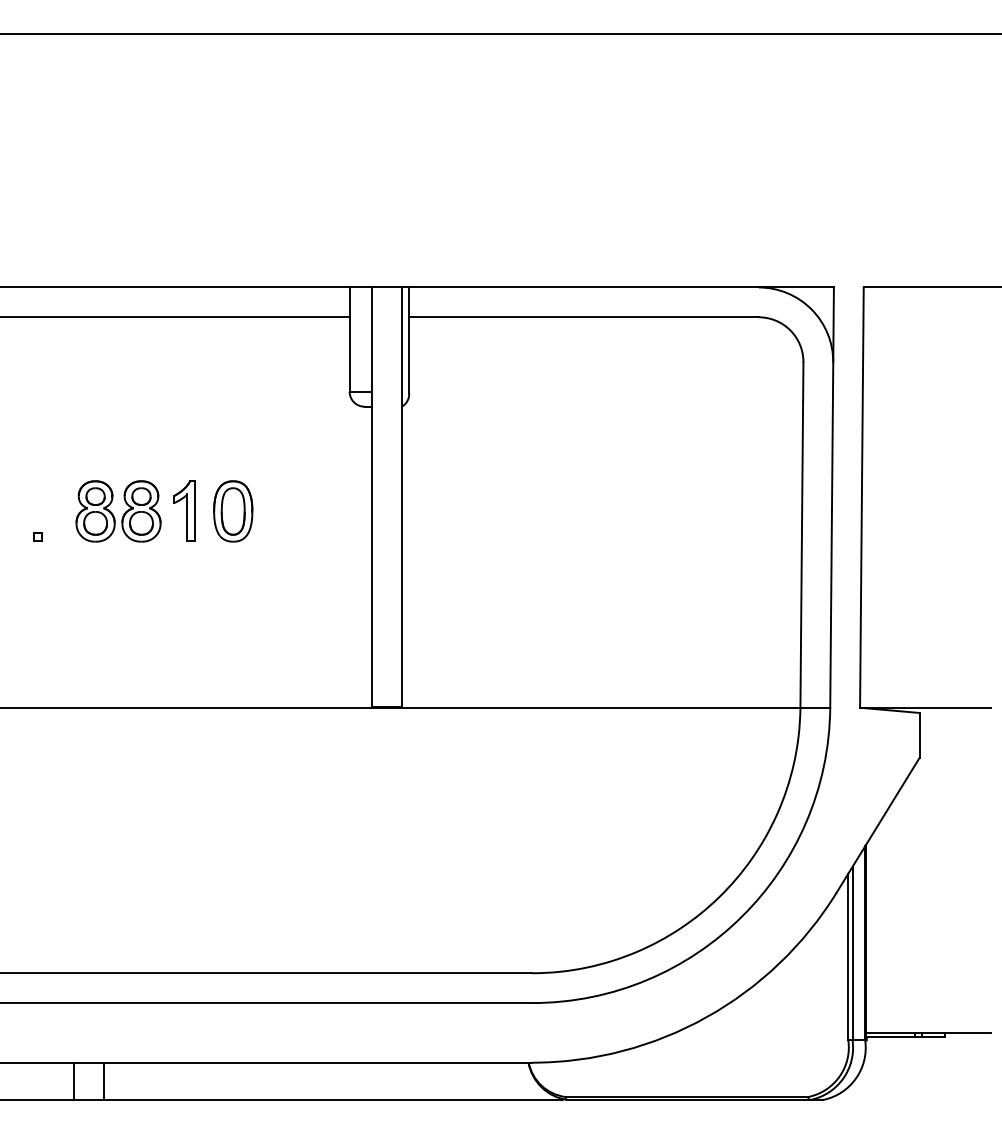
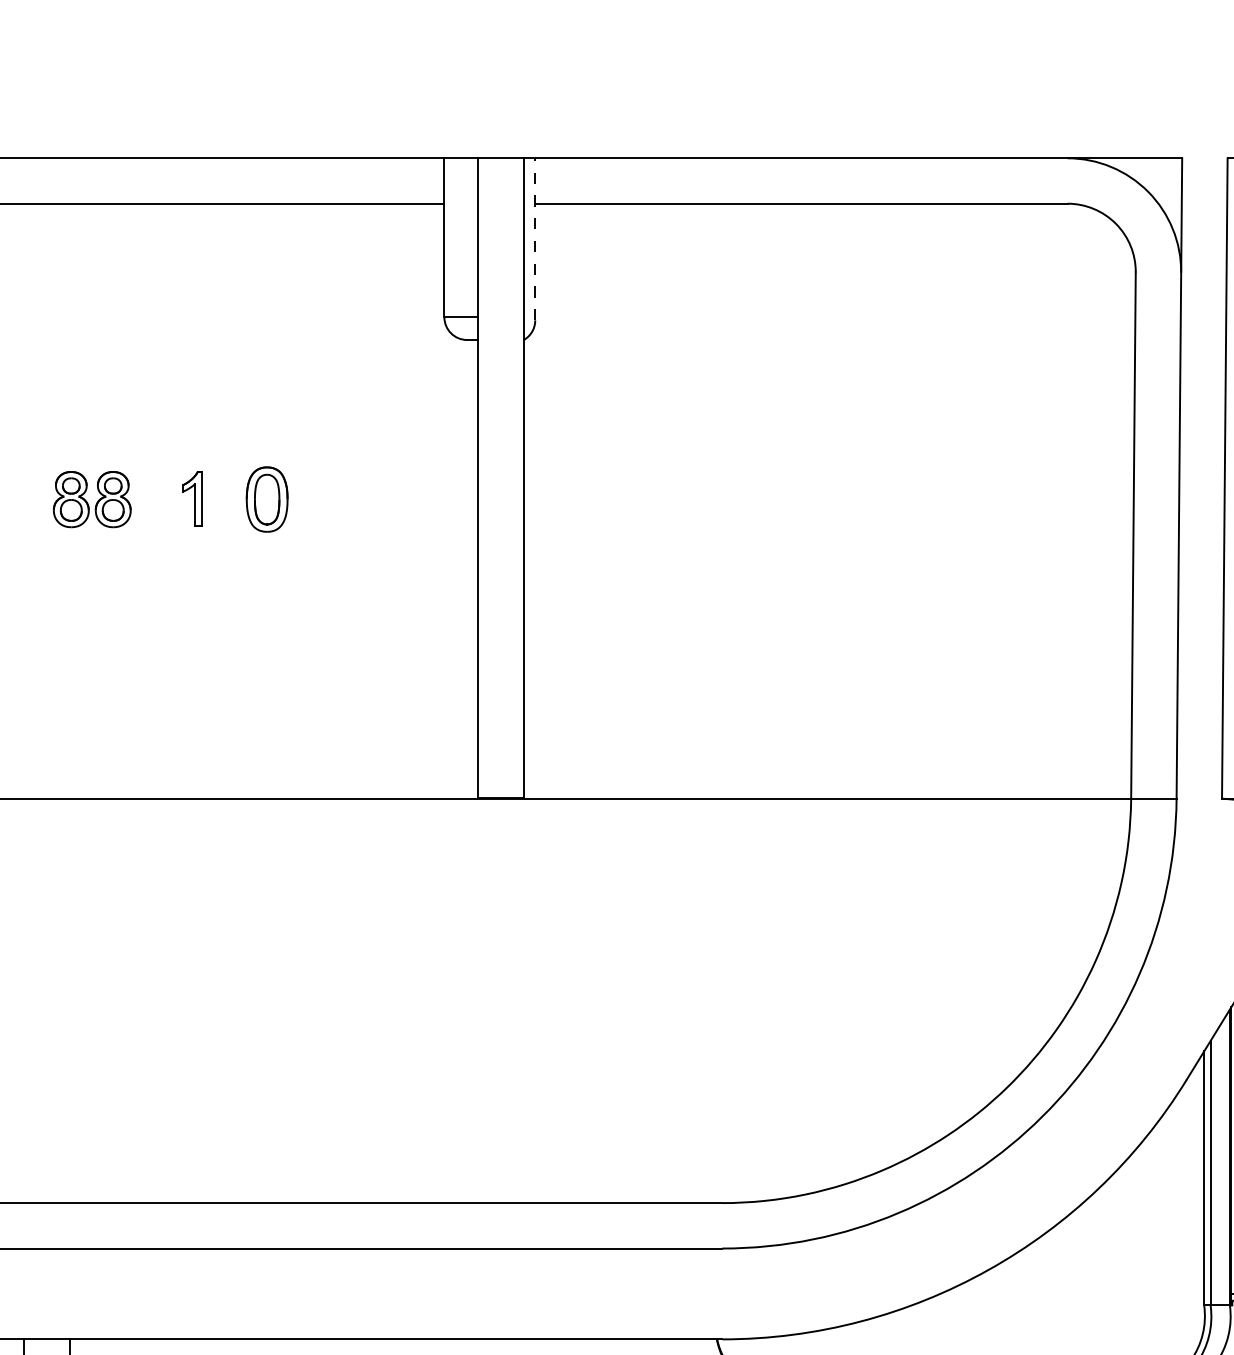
line: (409, 340) -> (535, 239), solid -> dashed
part: (184, 510) -> (192, 498), size x0.6
part: (118, 511) -> (92, 499), size x0.6
part: (233, 511) -> (267, 499), size x0.7

